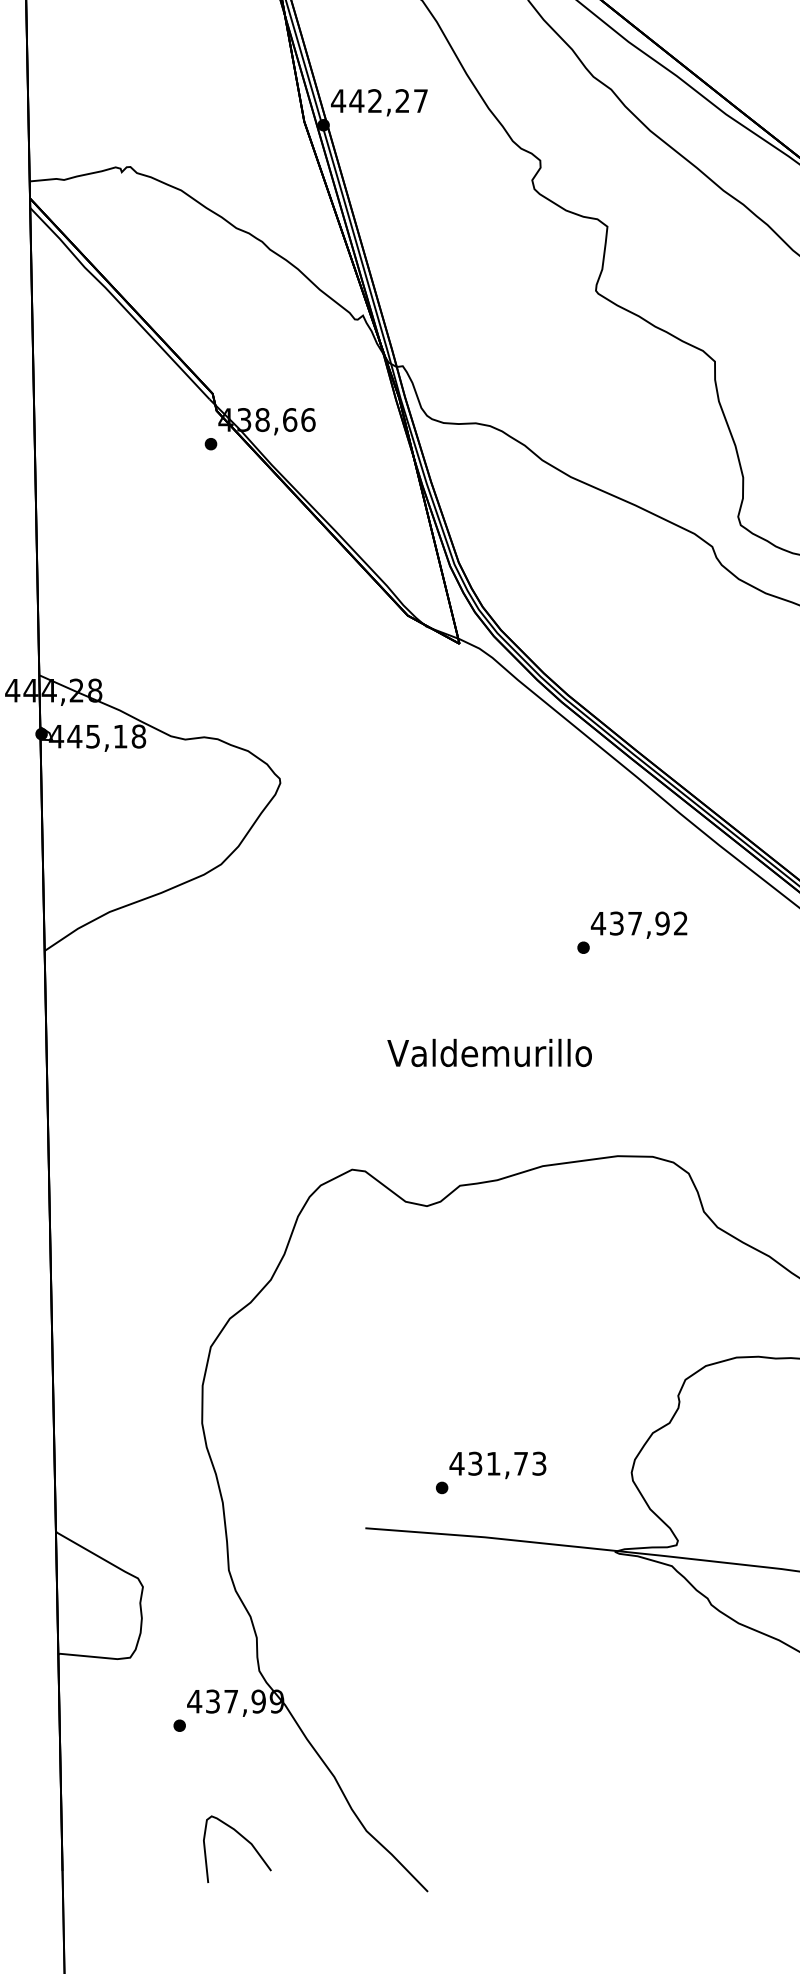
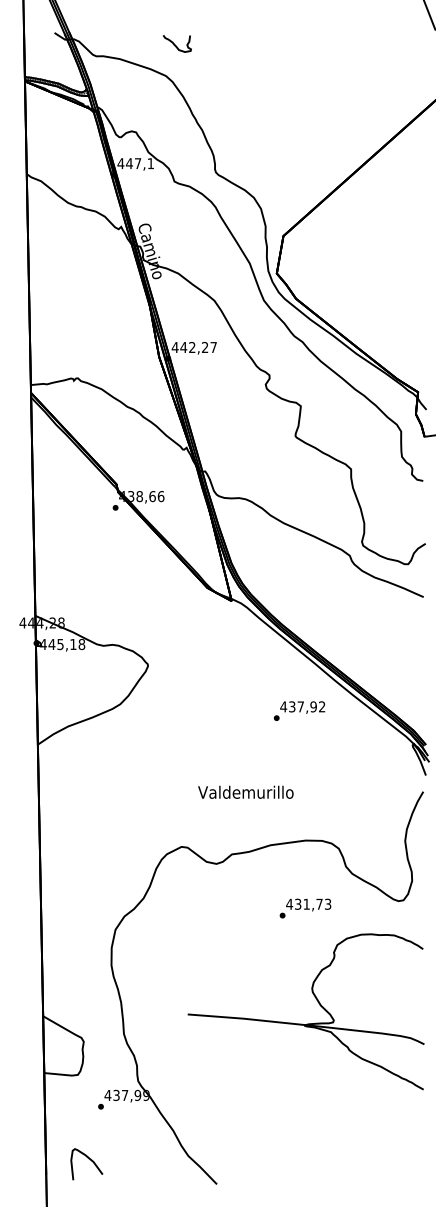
text: (632, 931) -> (299, 710), moved
text: (491, 1472) -> (305, 908), moved
curve: (244, 1840) -> (90, 1160), moved

